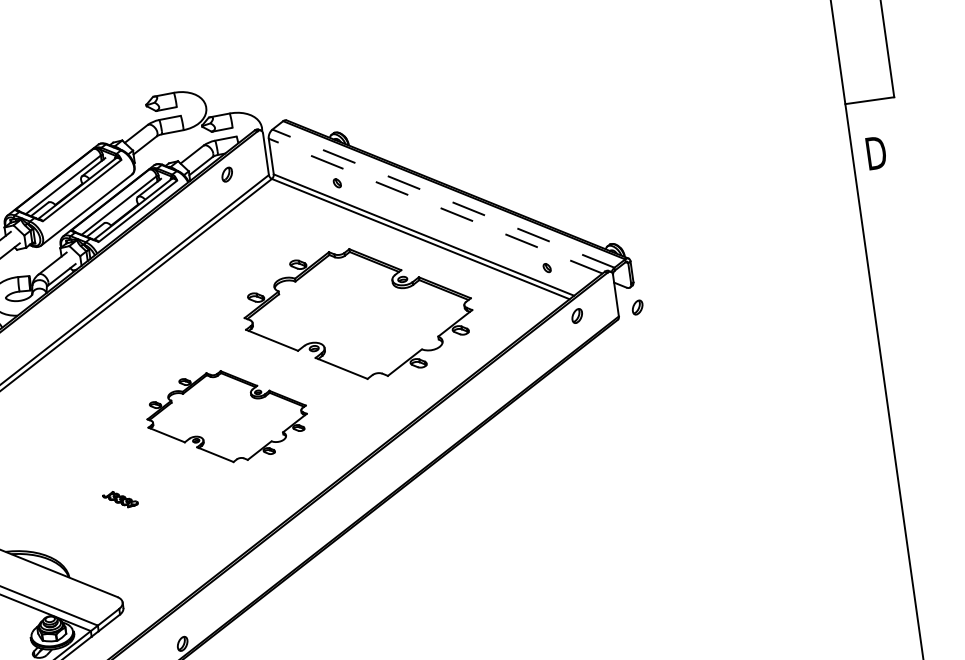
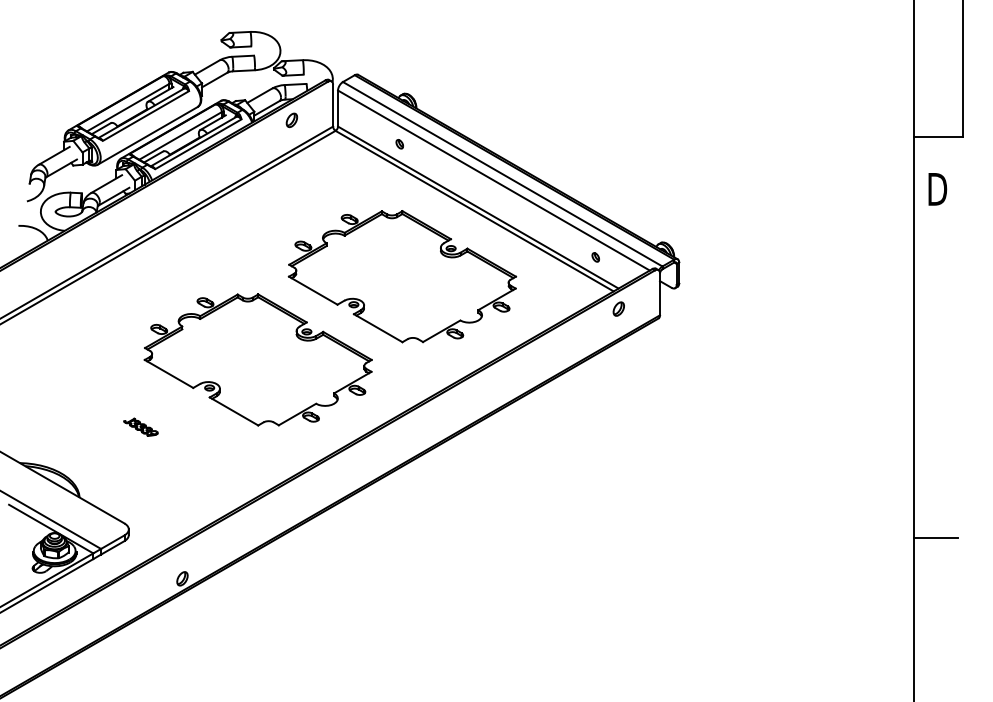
line: (443, 198) -> (502, 174), dashed -> solid
line: (435, 206) -> (493, 180), dashed -> solid
part: (637, 307) -> (679, 308), removed
part: (226, 416) -> (257, 359), size x1.43
line: (922, 498) -> (935, 537), added

